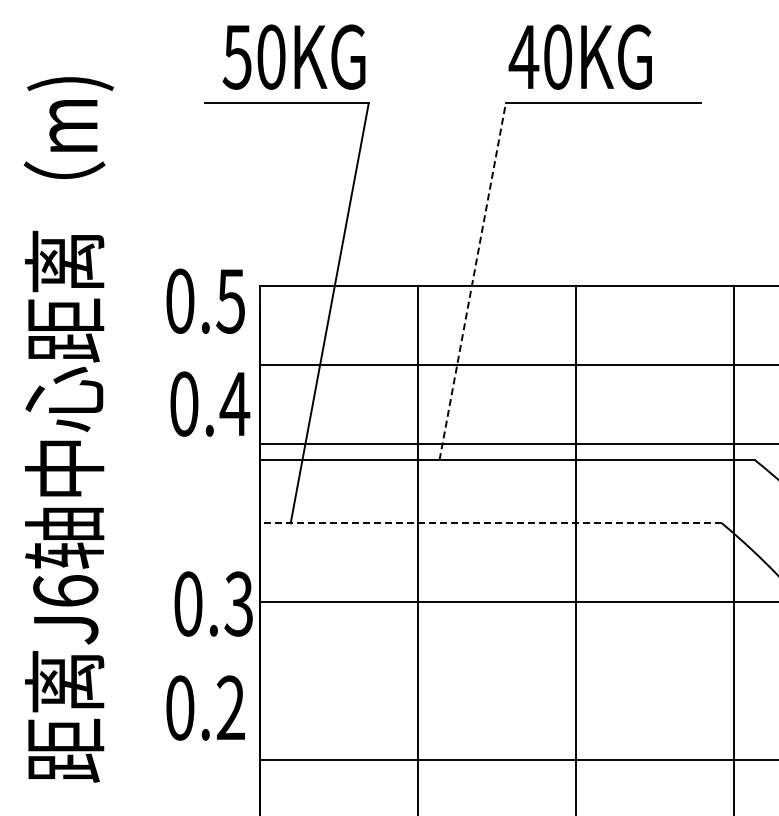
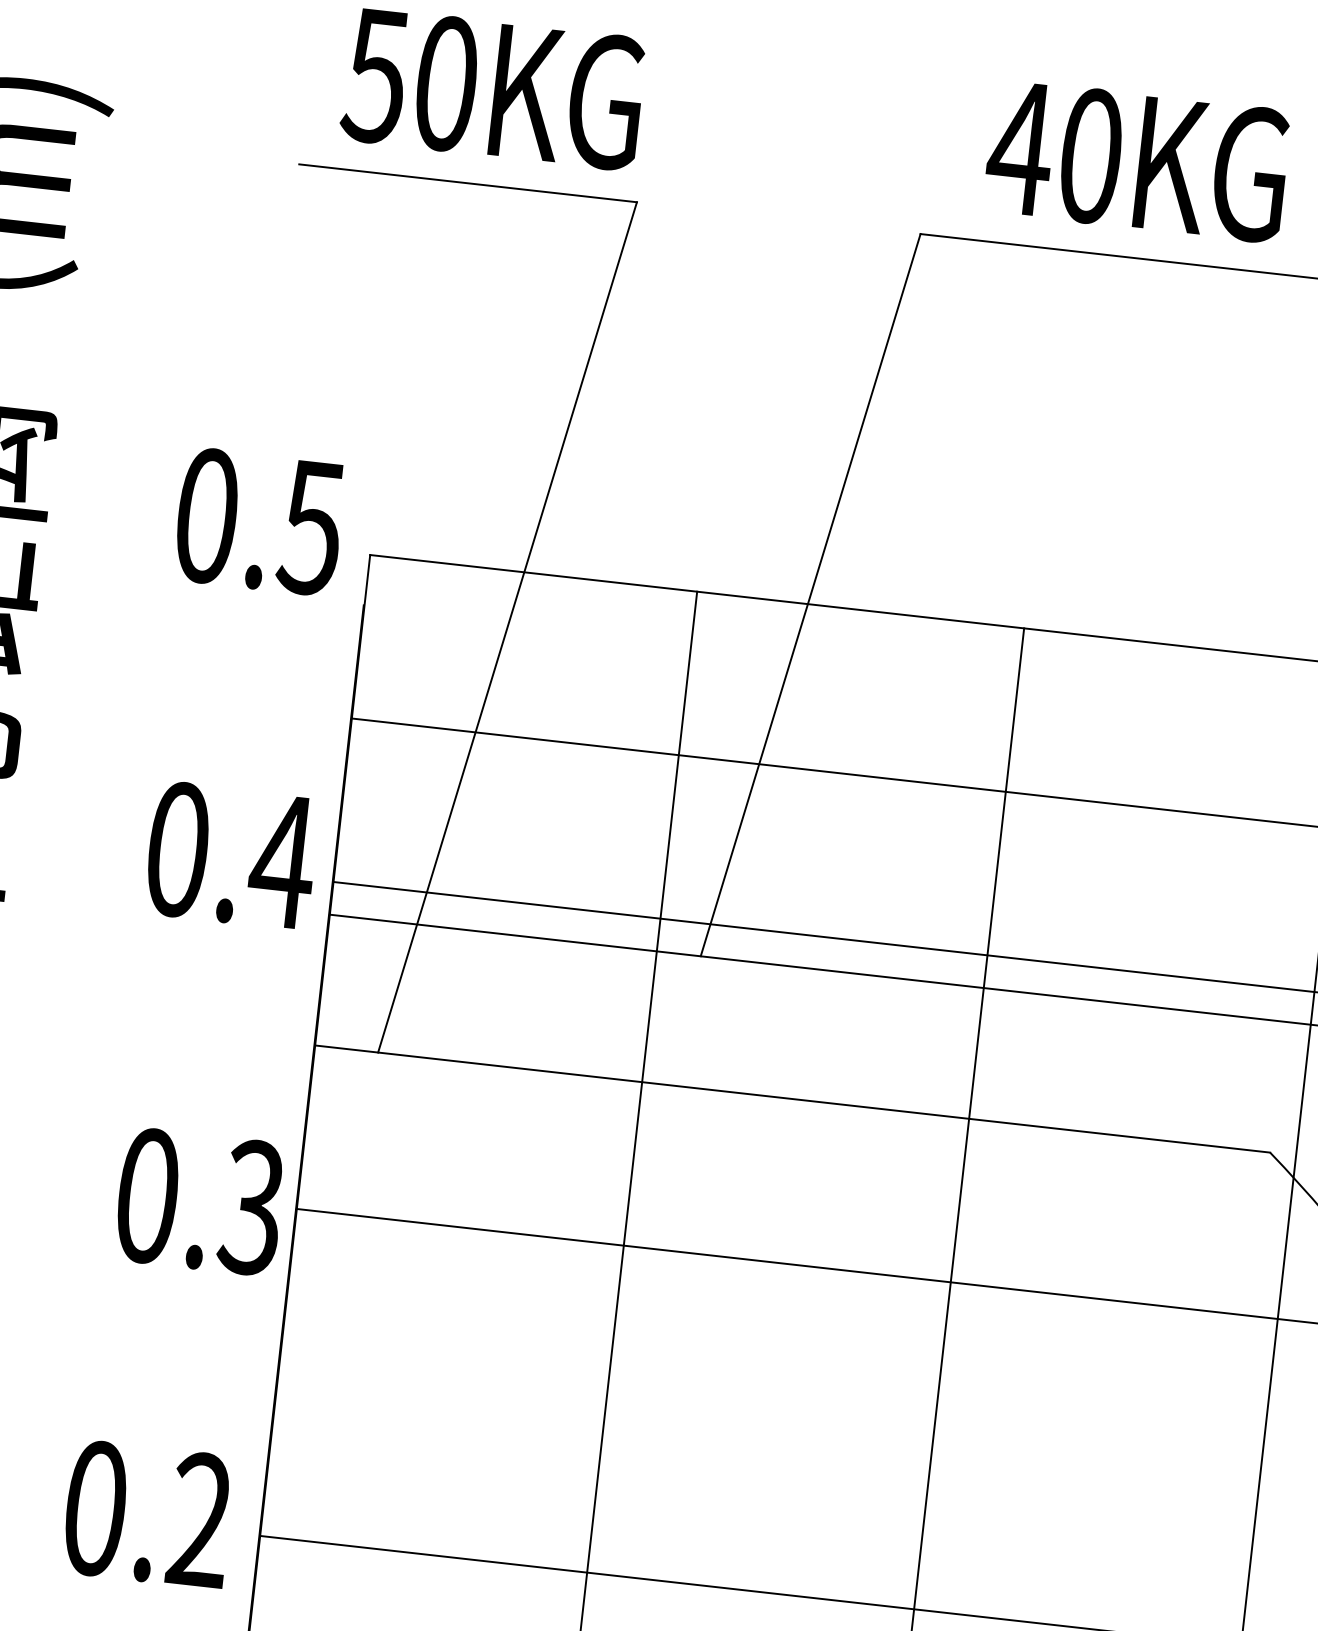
text: (579, 56) -> (1135, 159), moved
line: (472, 281) -> (810, 594), dashed -> solid
text: (205, 300) -> (259, 520), moved
text: (210, 403) -> (232, 854), moved
line: (491, 523) -> (793, 1099), dashed -> solid
text: (205, 707) -> (147, 1513), moved

